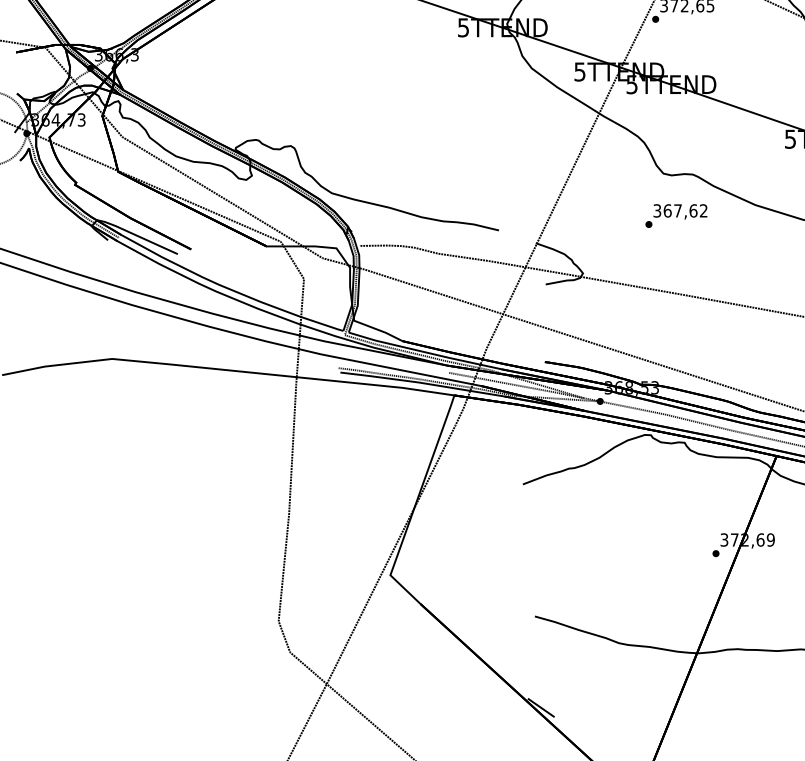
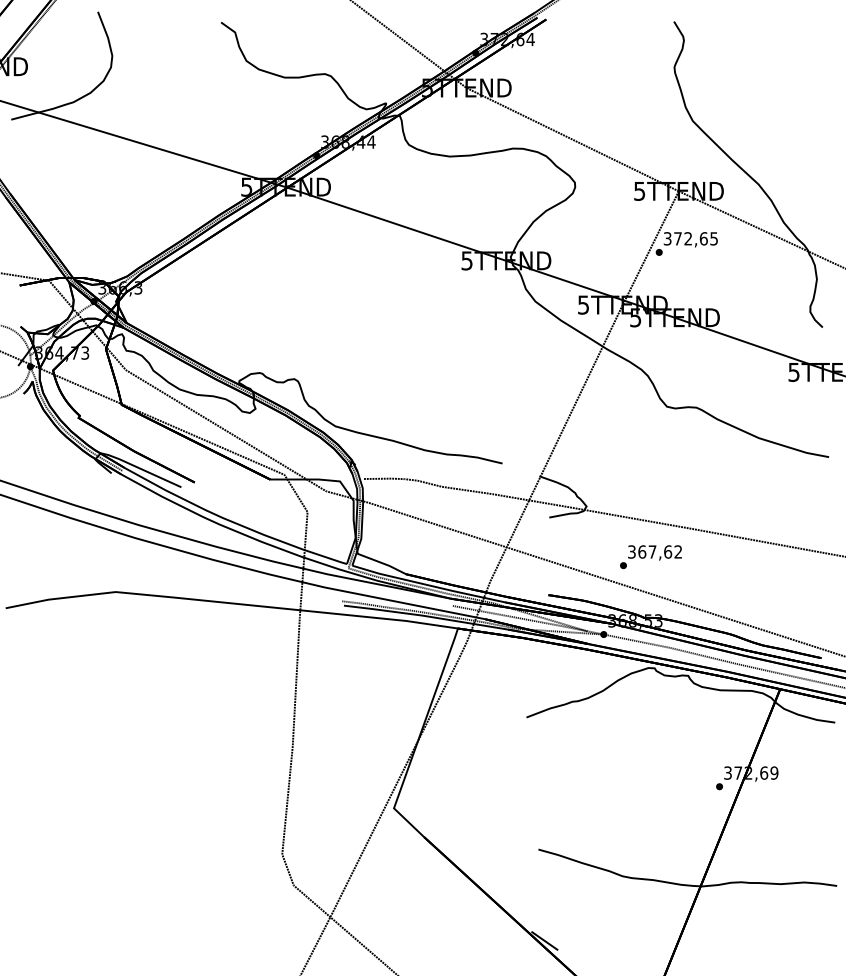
text: (675, 216) -> (650, 557), moved

